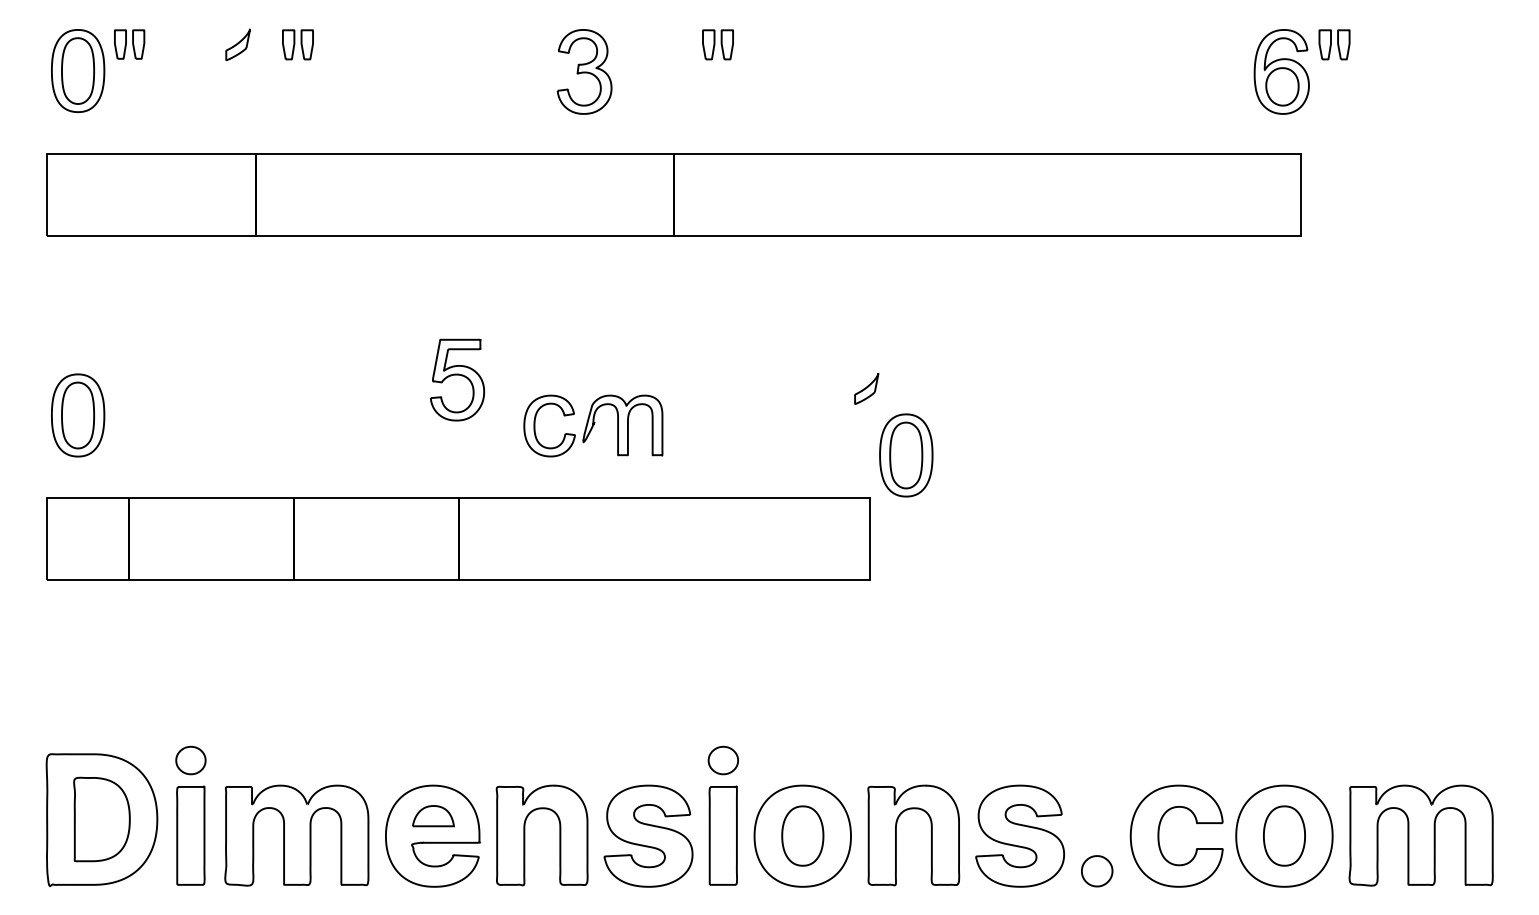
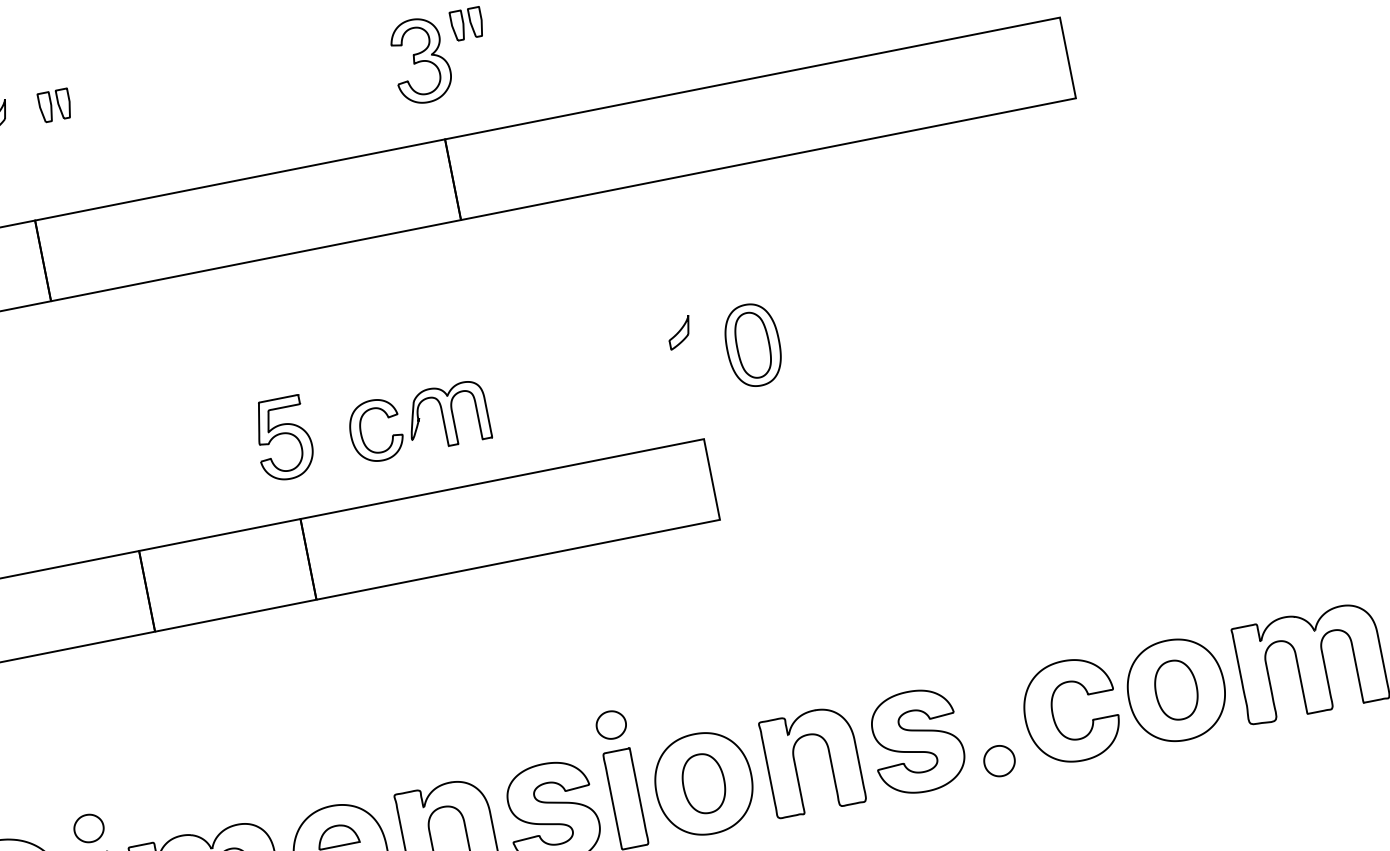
part: (584, 71) -> (420, 60), moved
part: (457, 379) -> (283, 438), moved
part: (906, 455) -> (753, 345), moved

